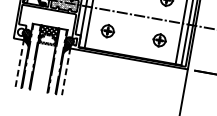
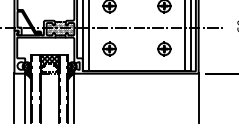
line: (9, 61) -> (14, 98), added
line: (20, 62) -> (25, 97), dashed -> solid
line: (66, 71) -> (74, 98), dashed -> solid

